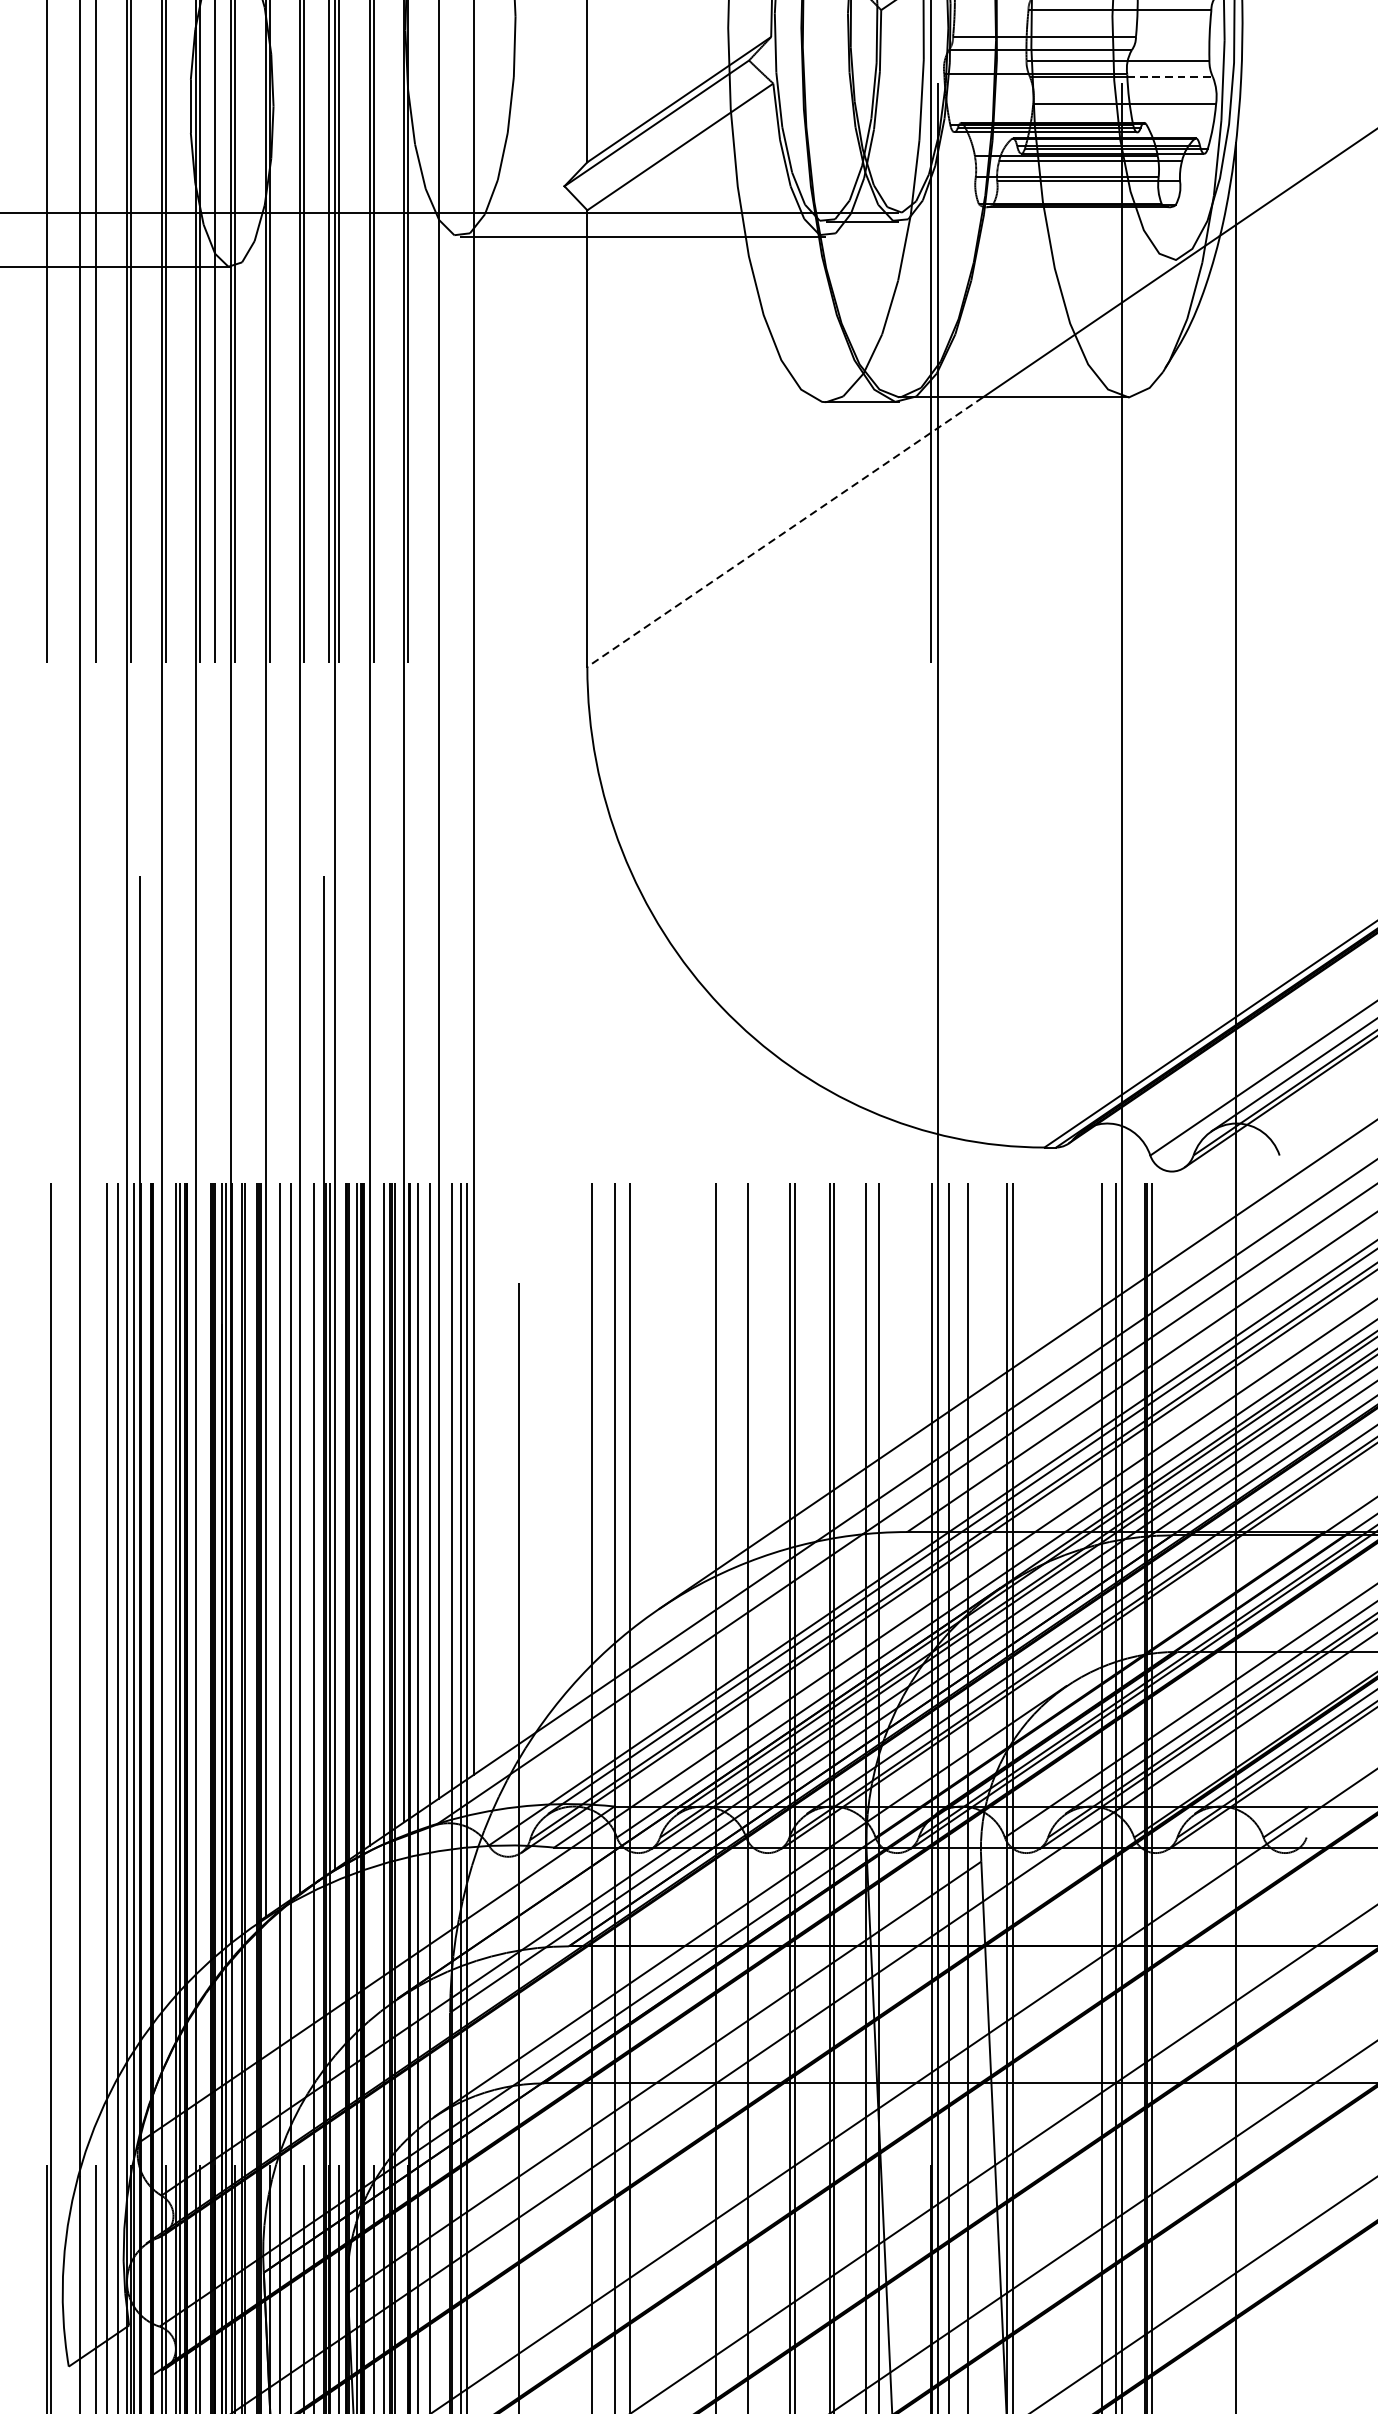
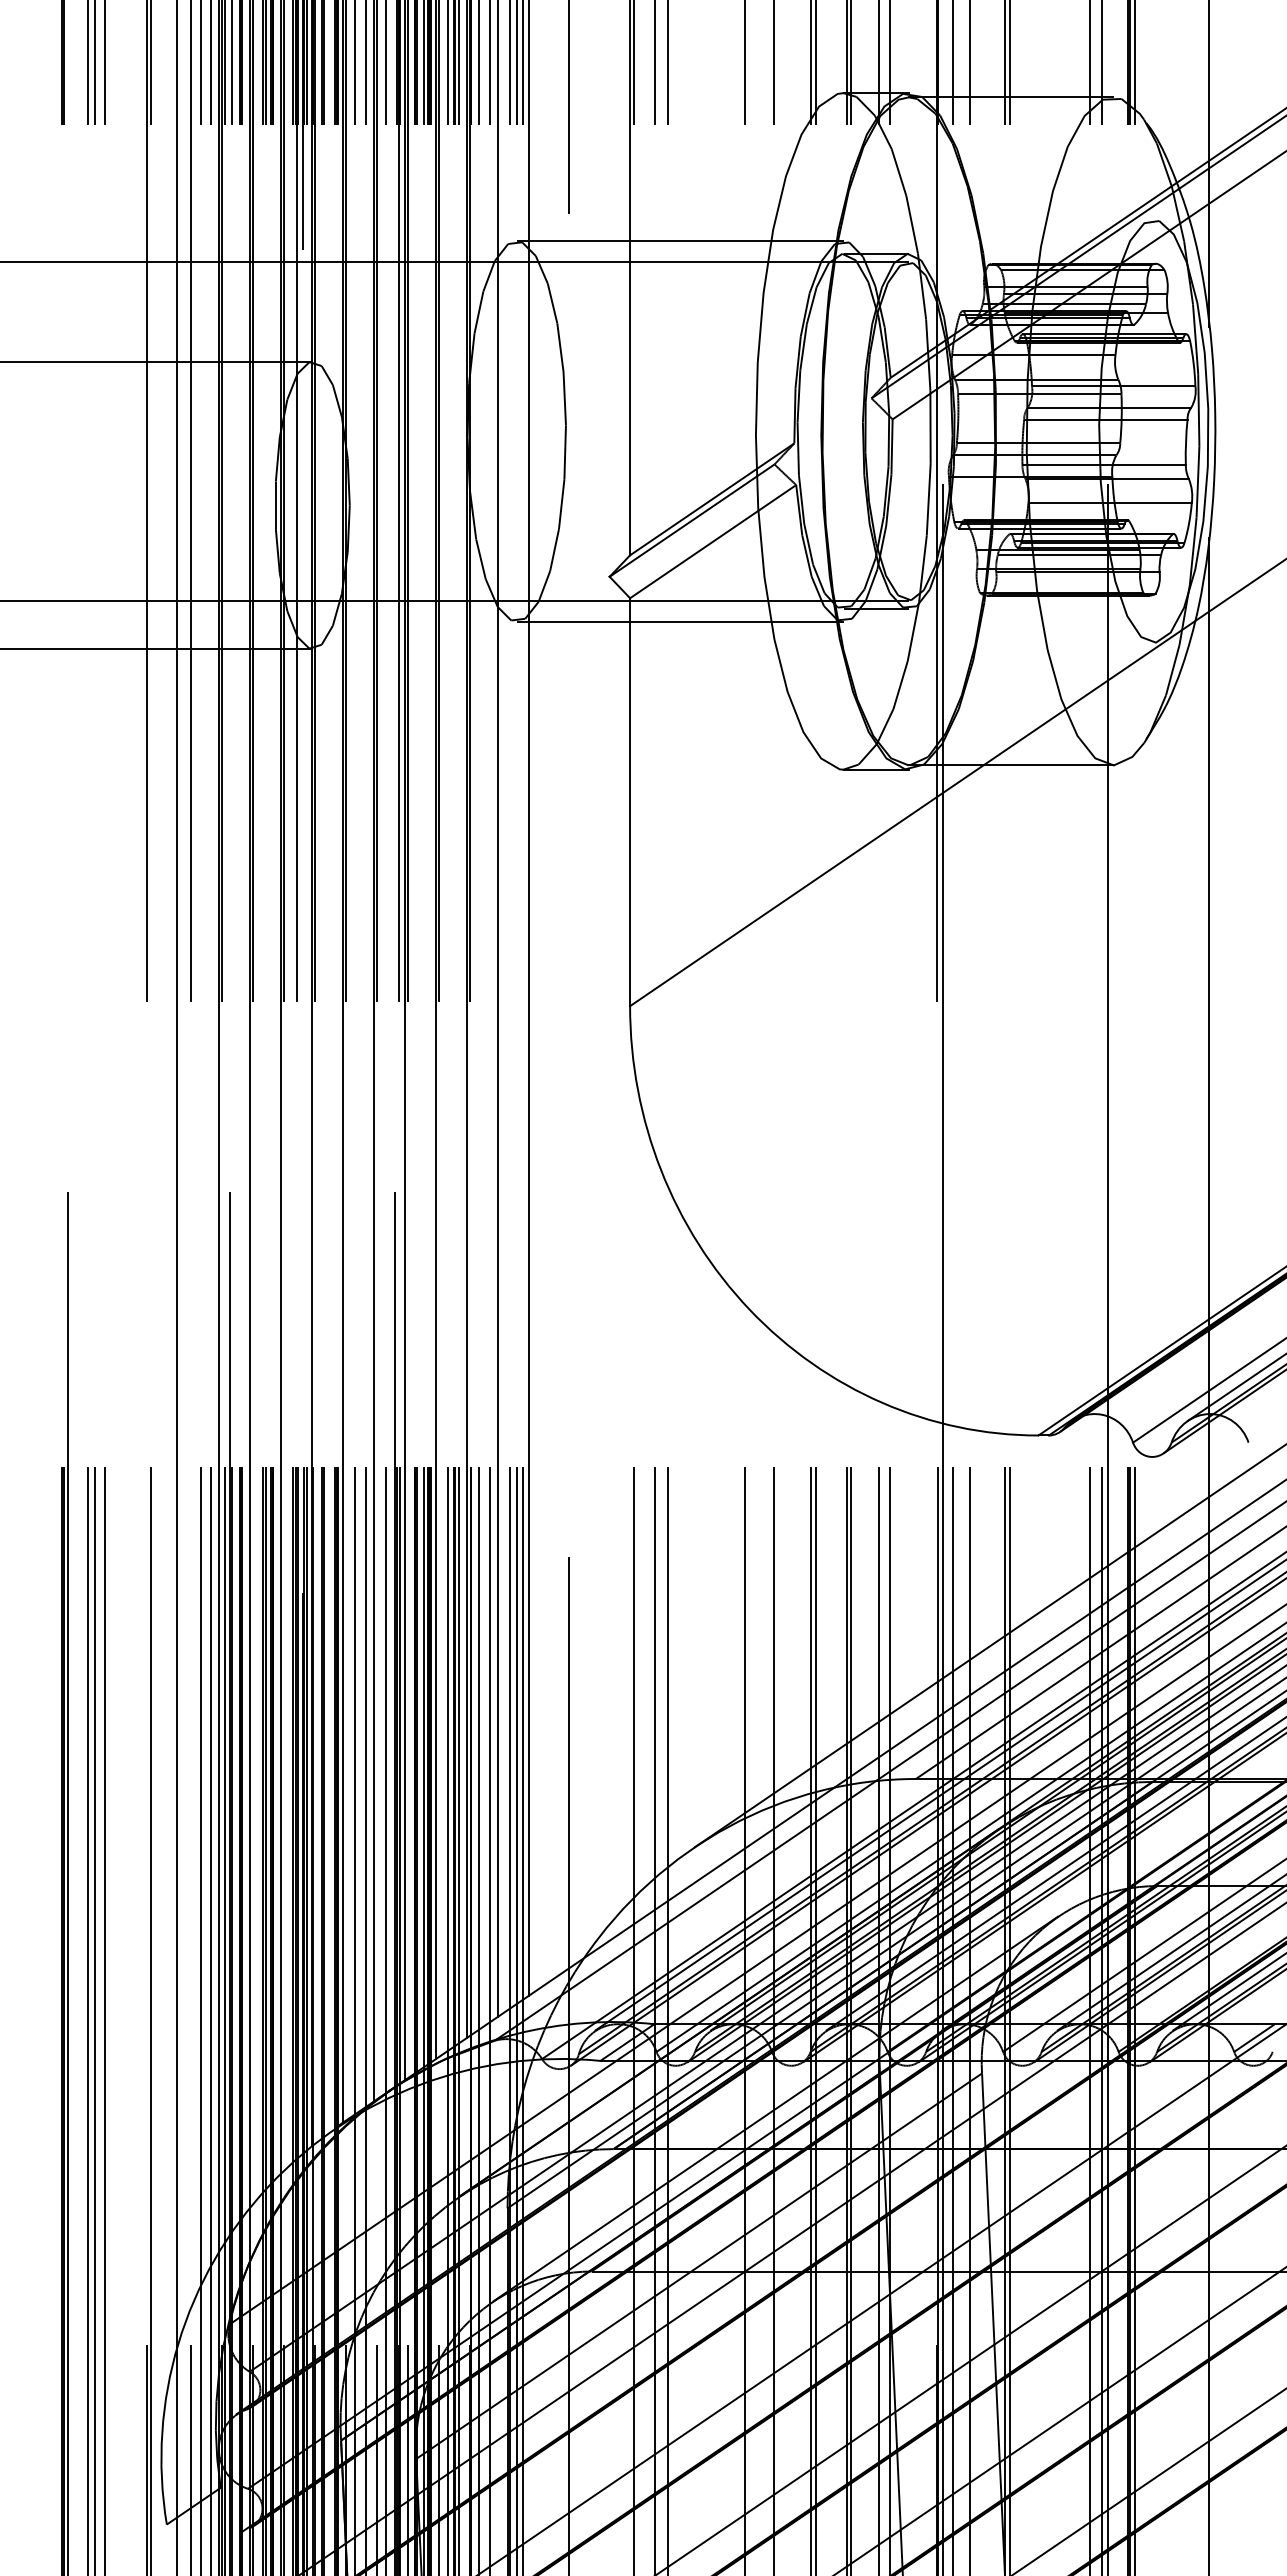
line: (1171, 77) -> (1151, 479), dashed -> solid
line: (784, 531) -> (806, 885), dashed -> solid

